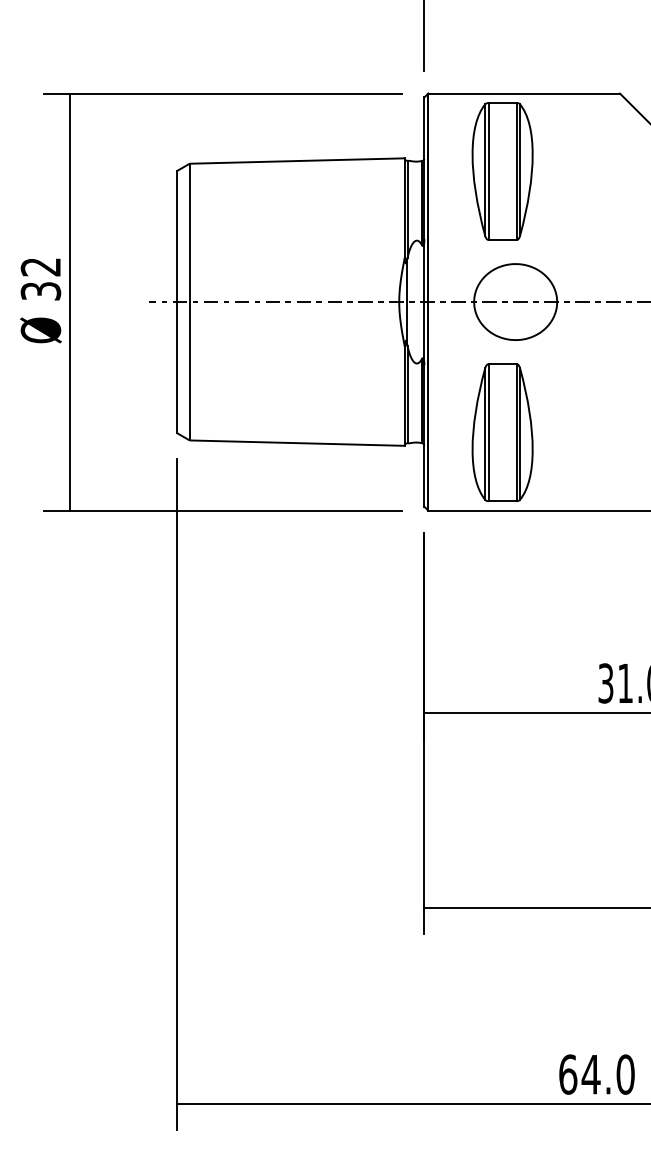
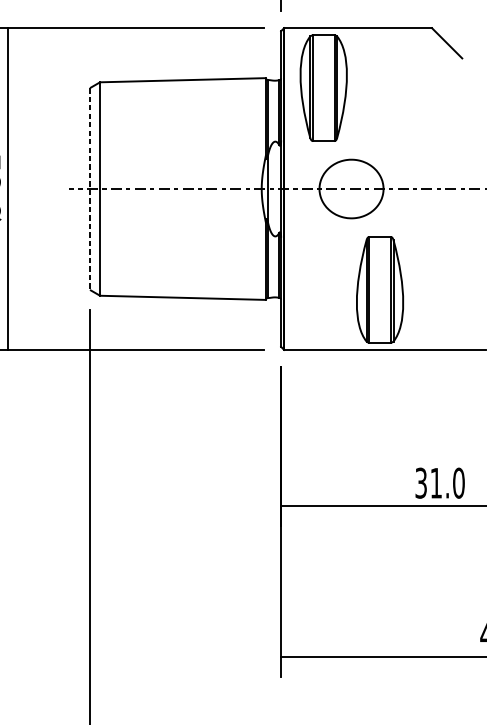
part: (502, 171) -> (323, 88), moved
line: (176, 302) -> (89, 189), solid -> dashed
part: (502, 432) -> (379, 289), moved

